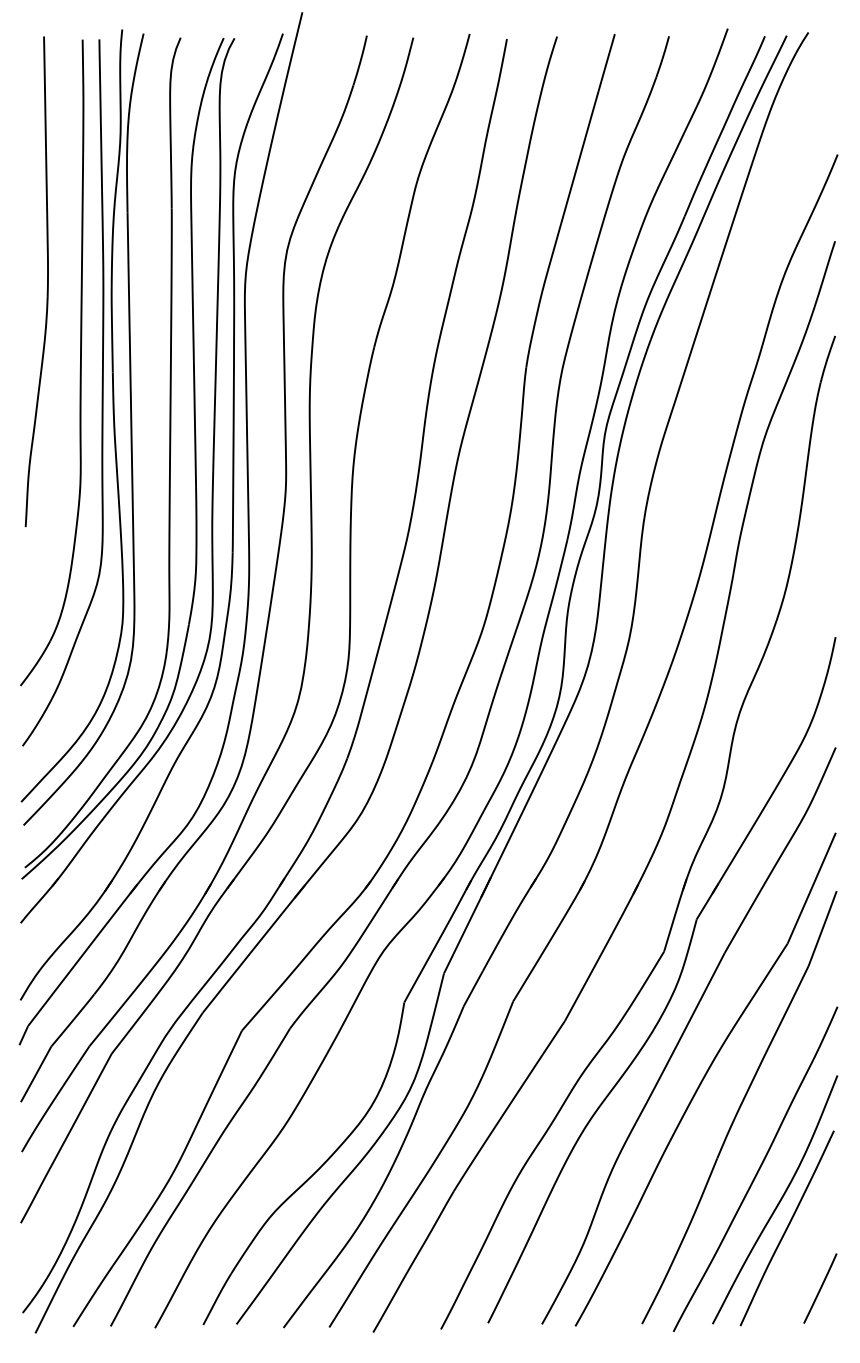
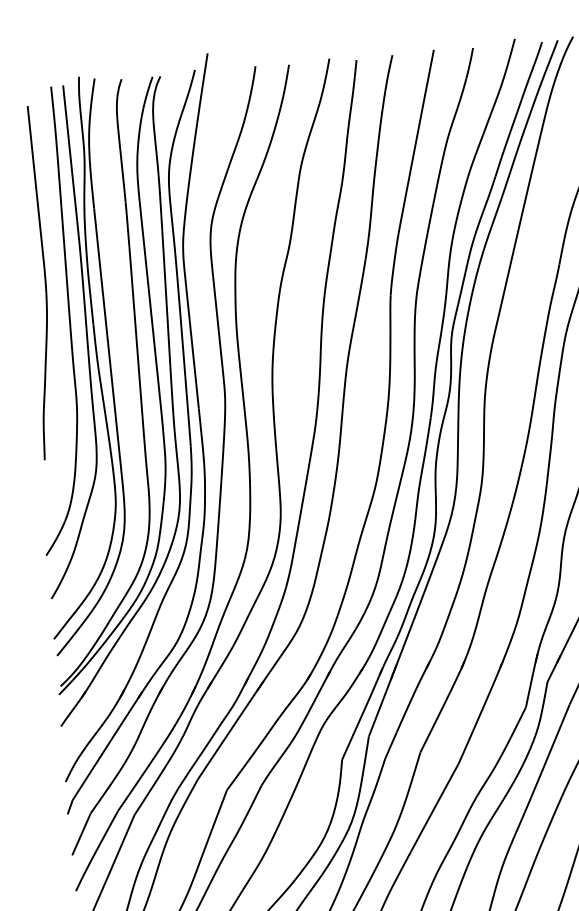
part: (47, 281) -> (45, 282), moved

